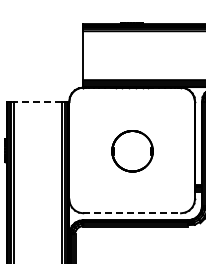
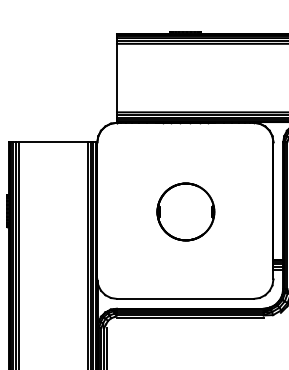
line: (37, 101) -> (52, 142), dashed -> solid
line: (132, 213) -> (185, 299), dashed -> solid

